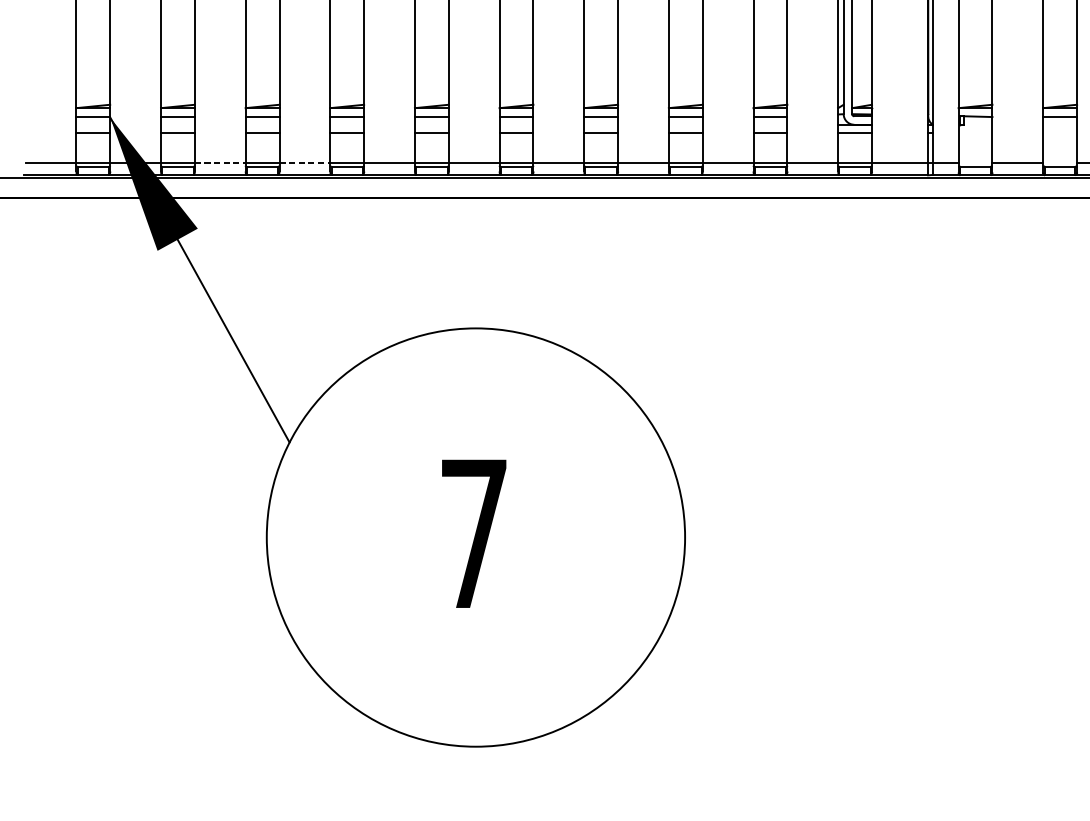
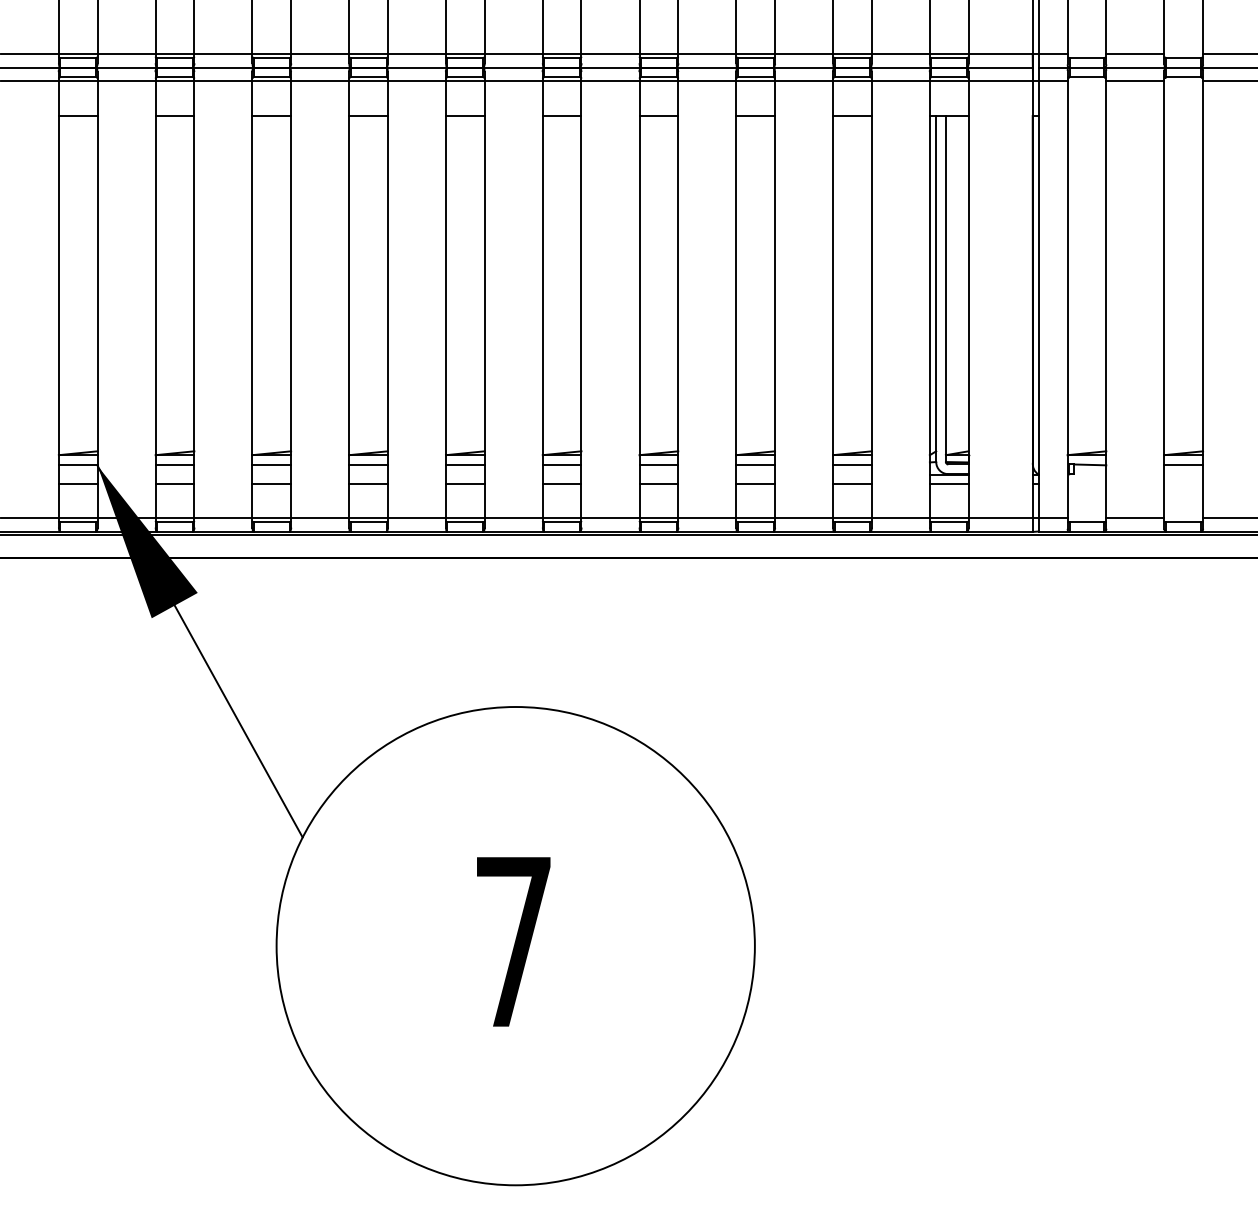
line: (220, 163) -> (223, 518), dashed -> solid
line: (305, 163) -> (320, 518), dashed -> solid

